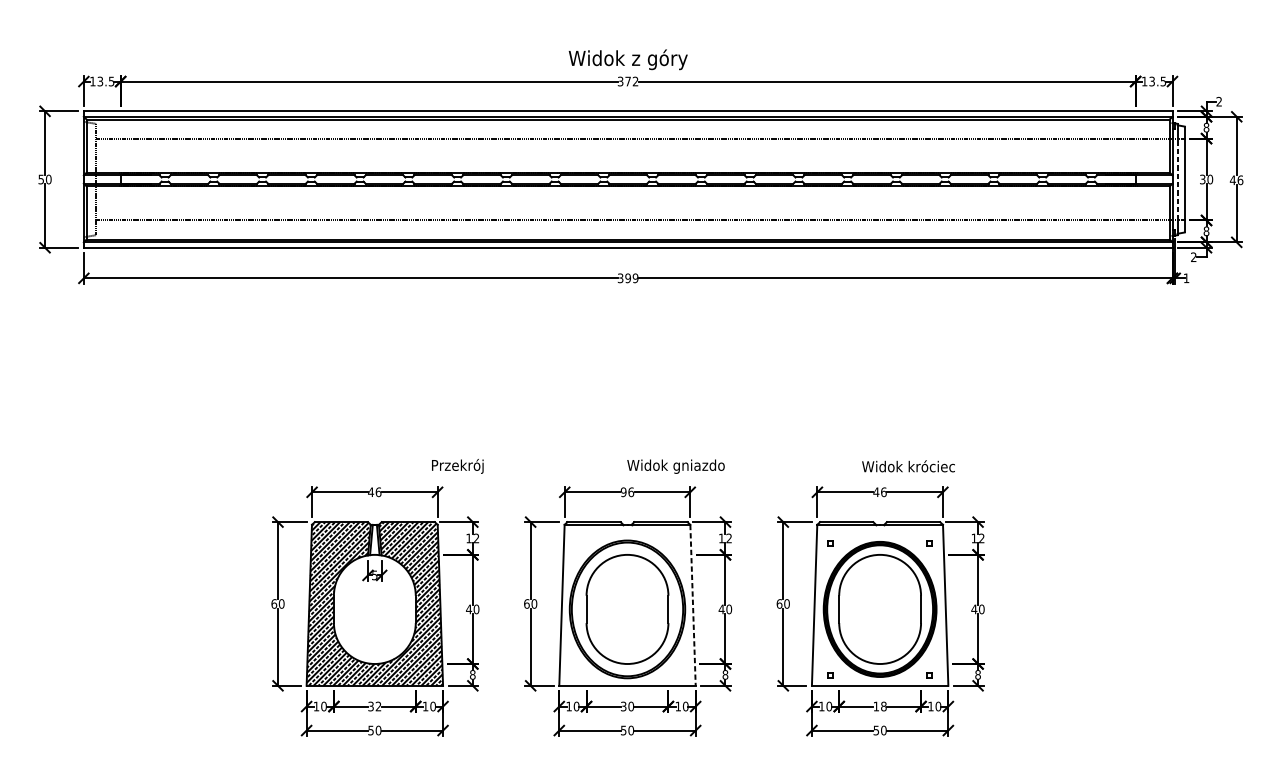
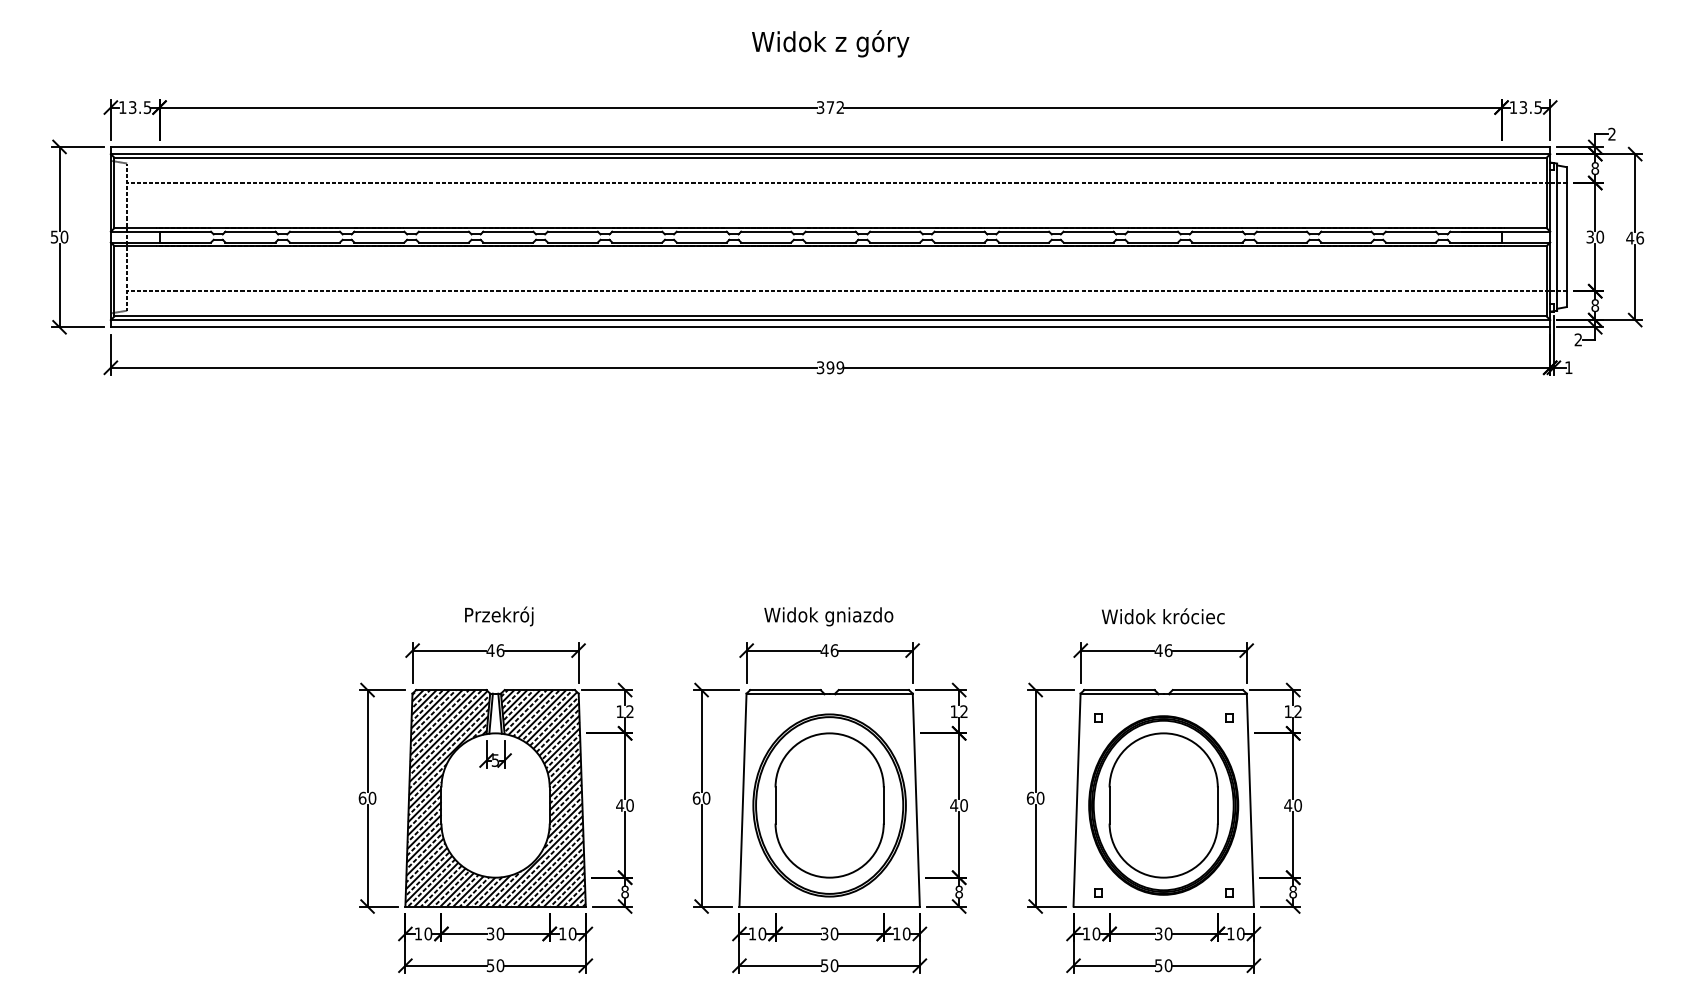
text: (628, 59) -> (830, 43), moved
line: (1177, 179) -> (1557, 236), dashed -> solid
text: (457, 466) -> (499, 616), moved
text: (675, 466) -> (828, 616), moved
text: (908, 466) -> (1163, 616), moved
text: (623, 492) -> (824, 650), 96 -> 46
line: (693, 605) -> (916, 800), dashed -> solid
text: (378, 706) -> (500, 933), 32 -> 30
text: (879, 706) -> (1163, 933), 18 -> 30

